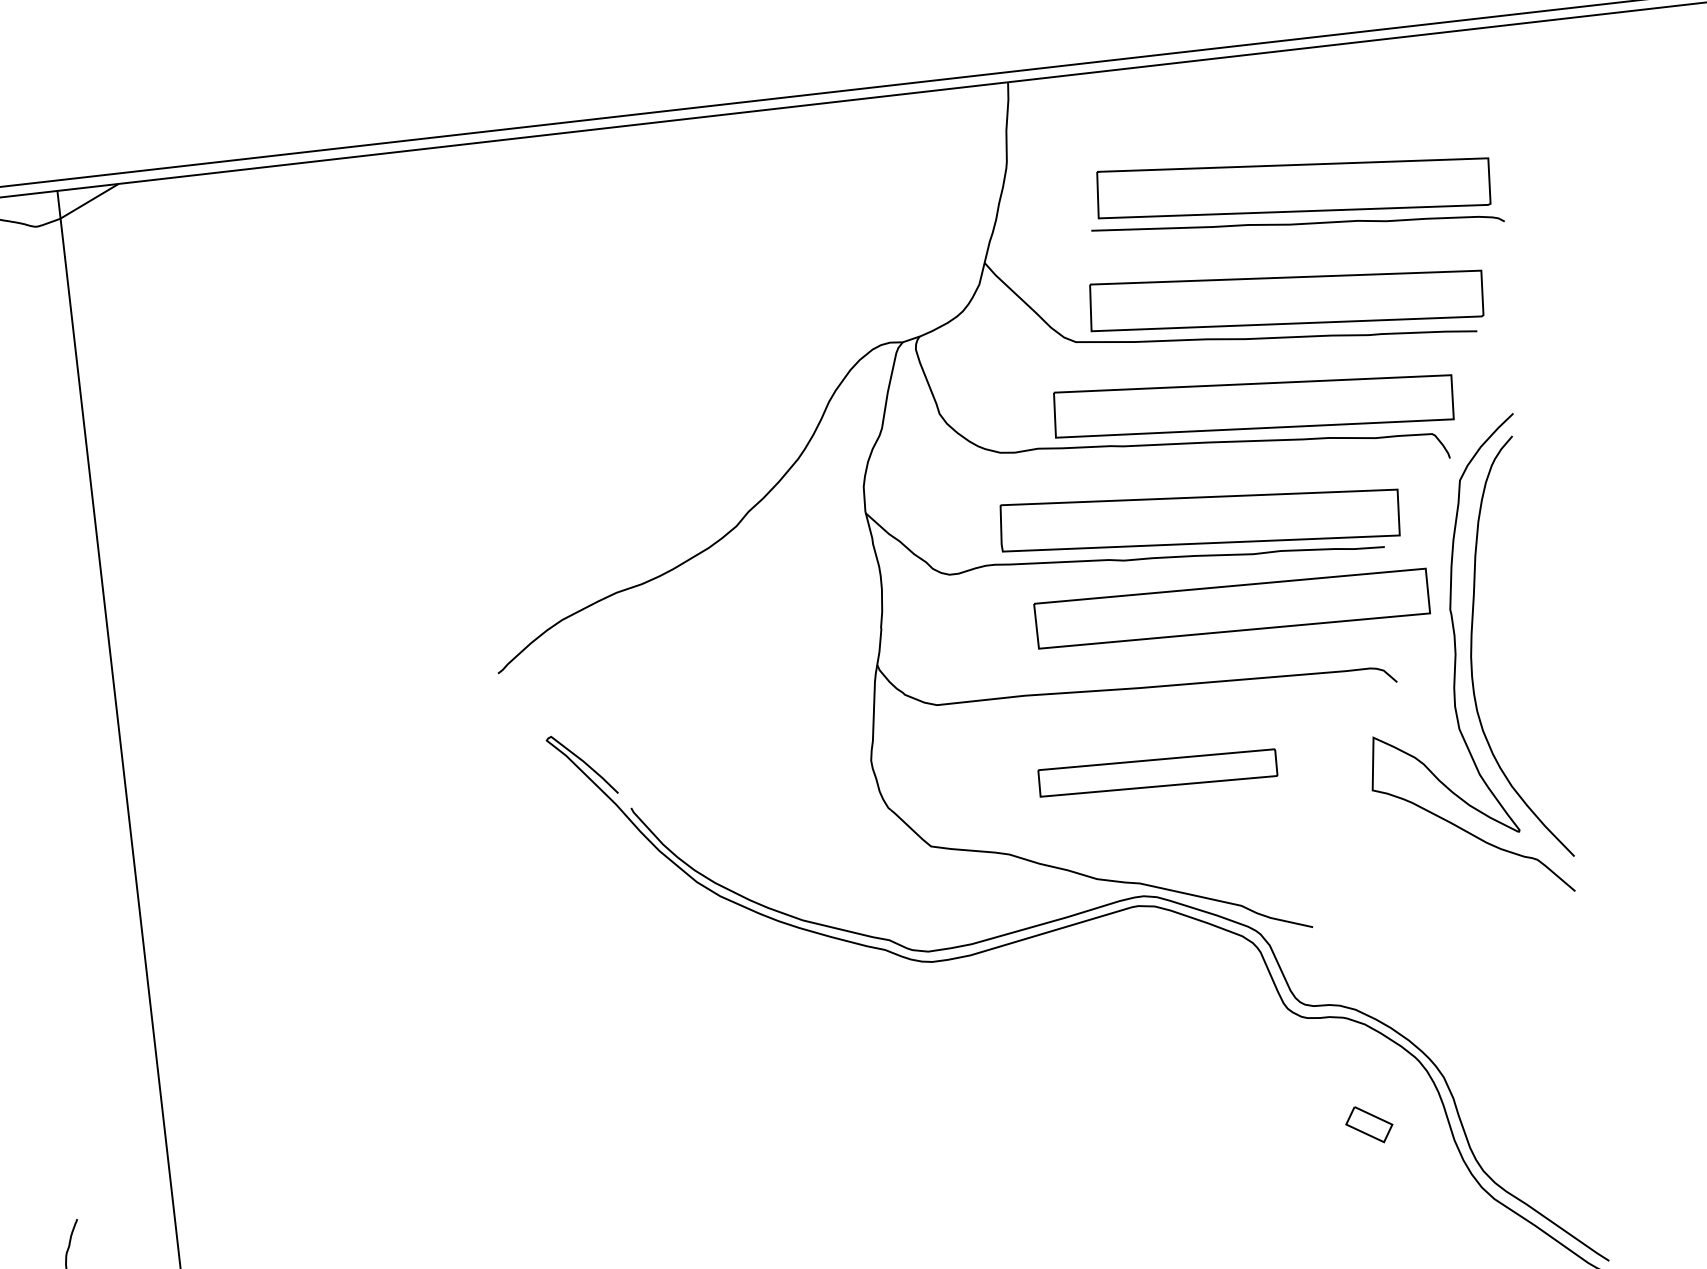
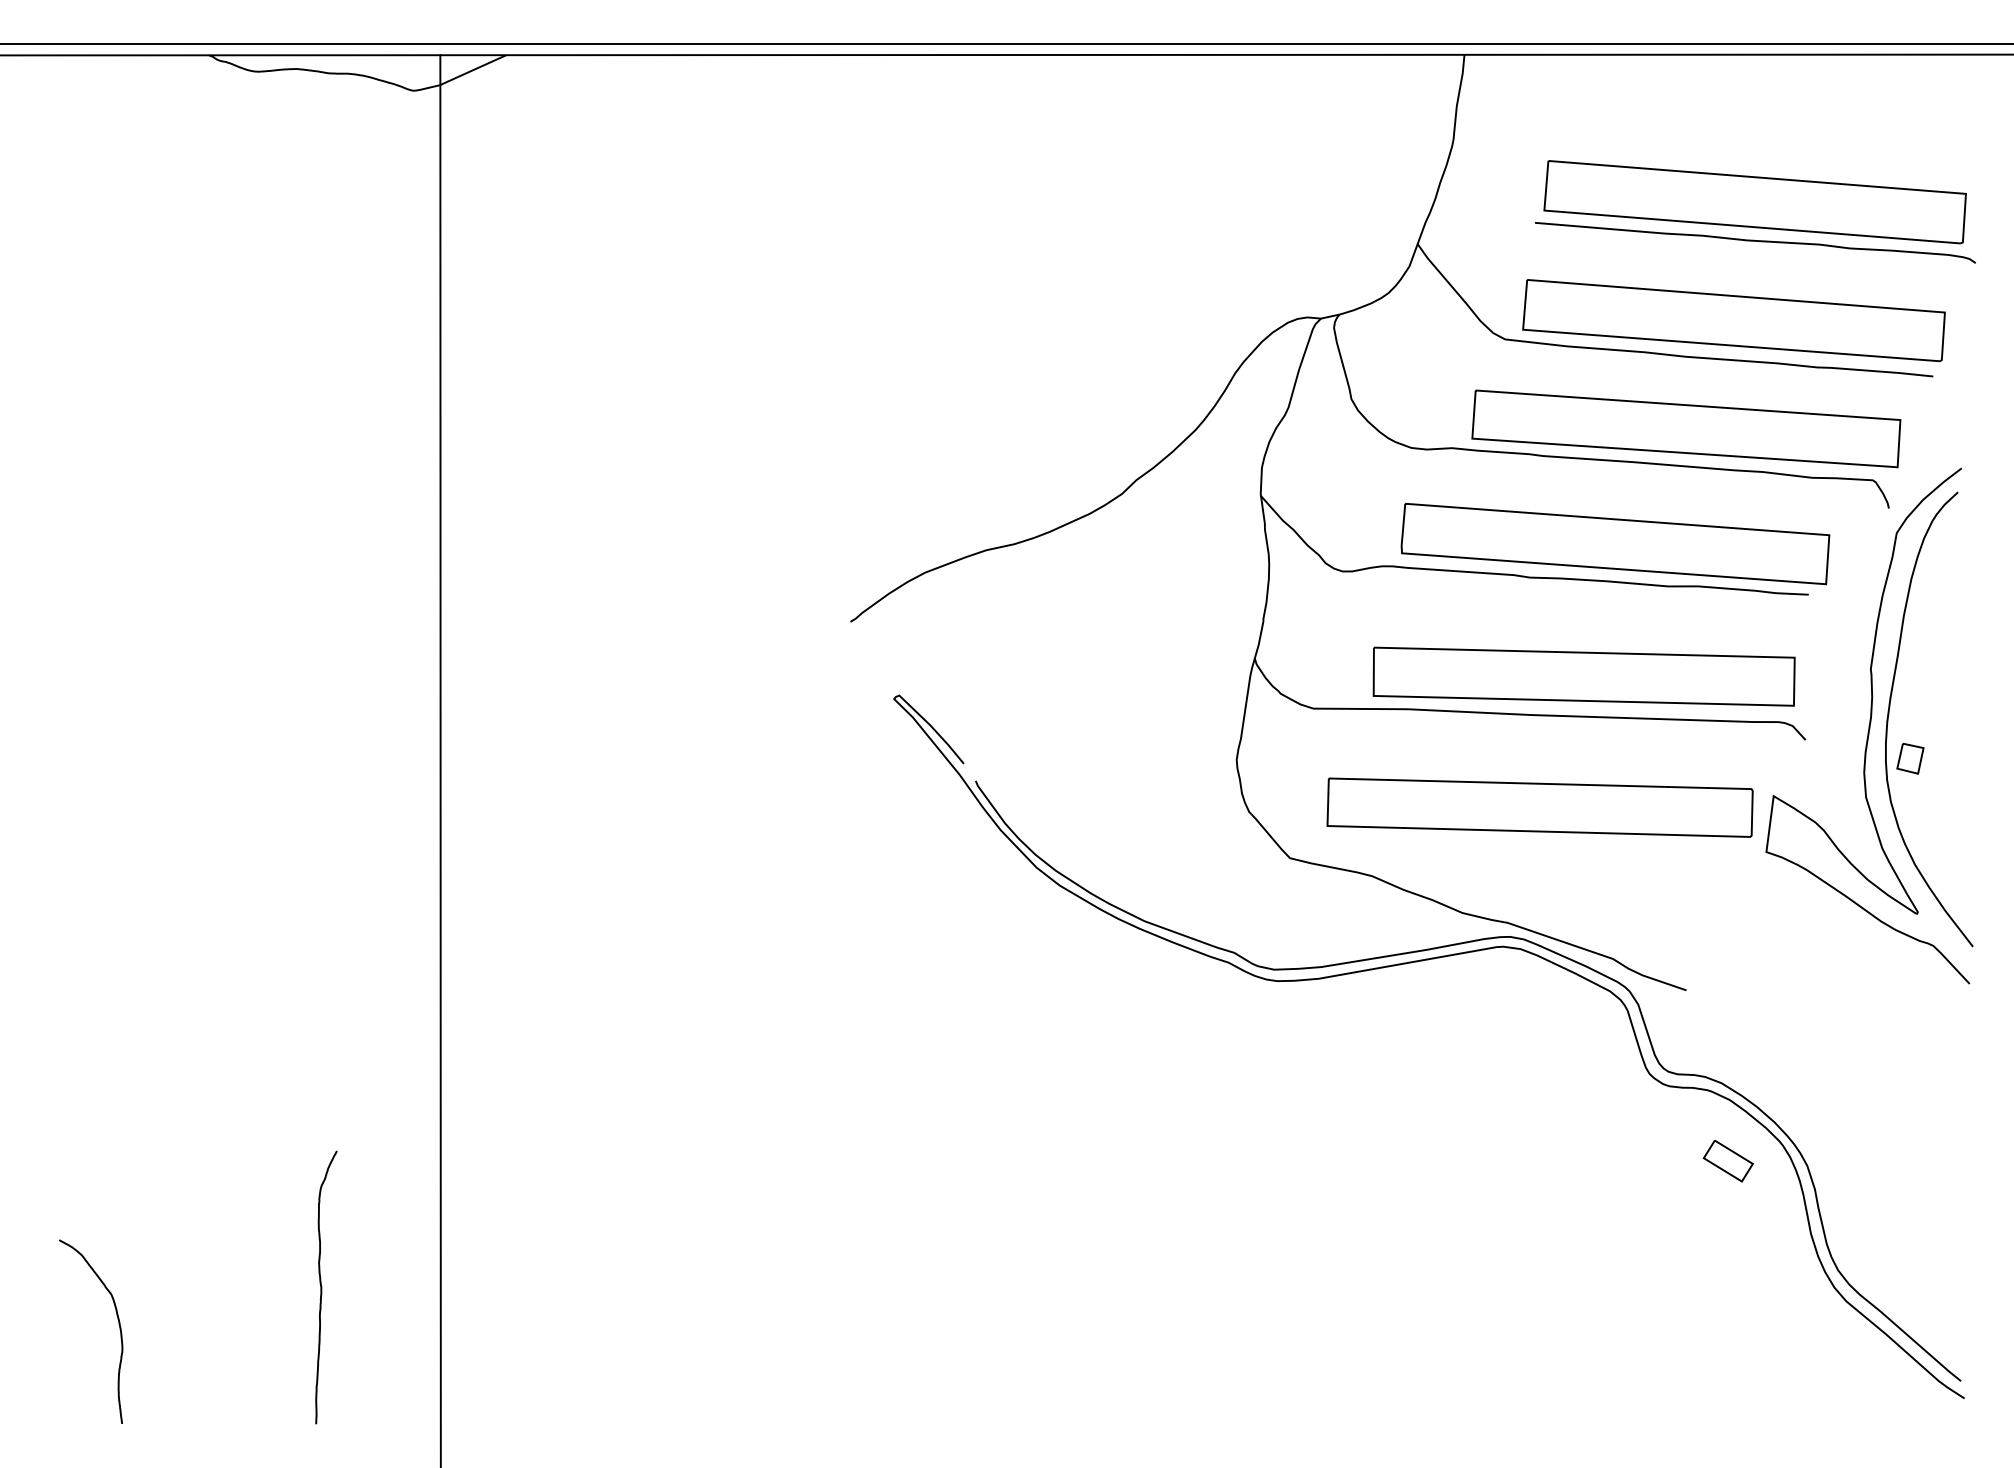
part: (1231, 608) -> (1583, 676), moved
part: (1496, 688) -> (1910, 758), added
part: (1157, 773) -> (1539, 807), size x1.67
part: (1368, 1125) -> (1727, 1161), moved

